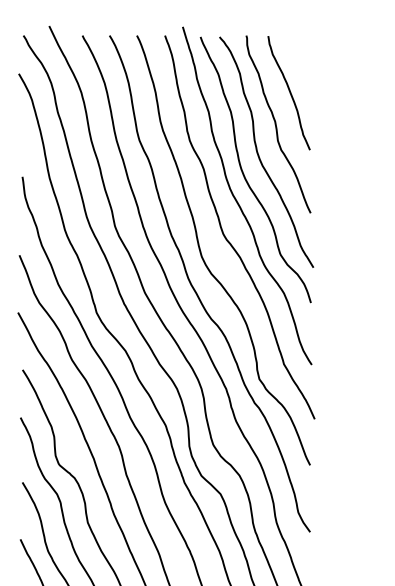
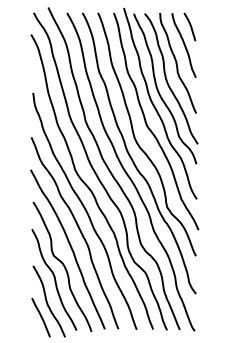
curve: (298, 57) -> (189, 25), added

